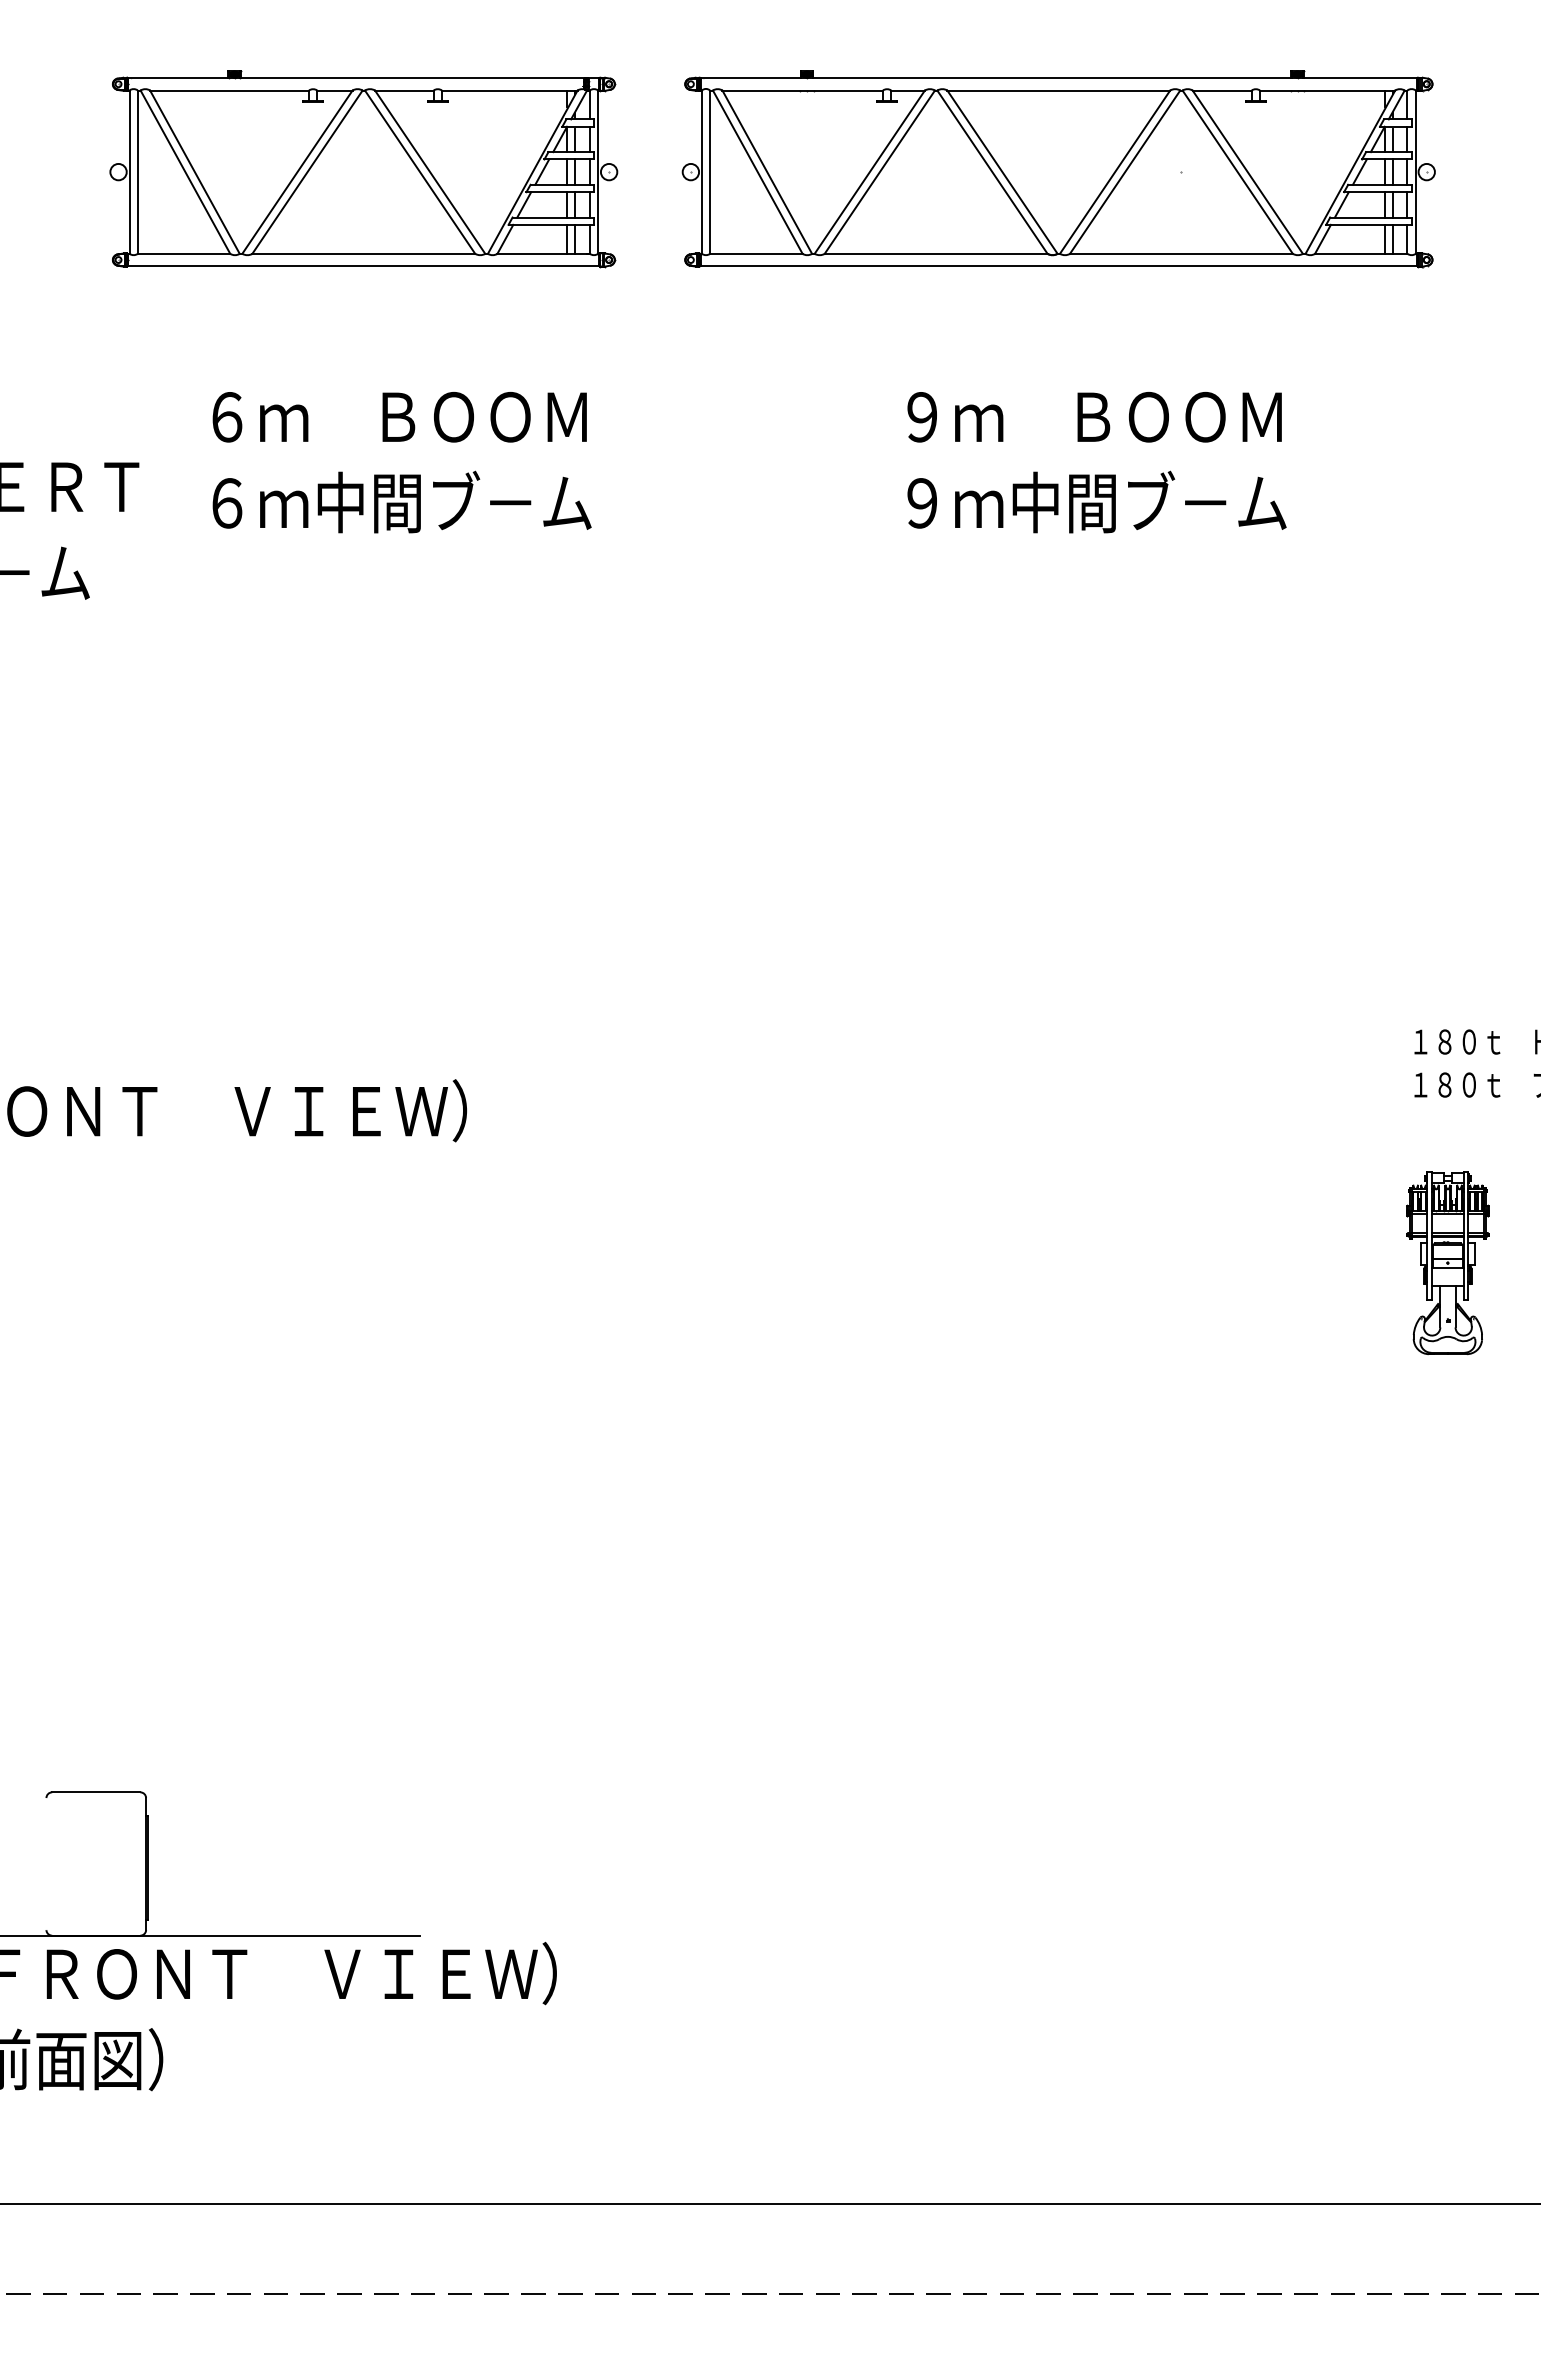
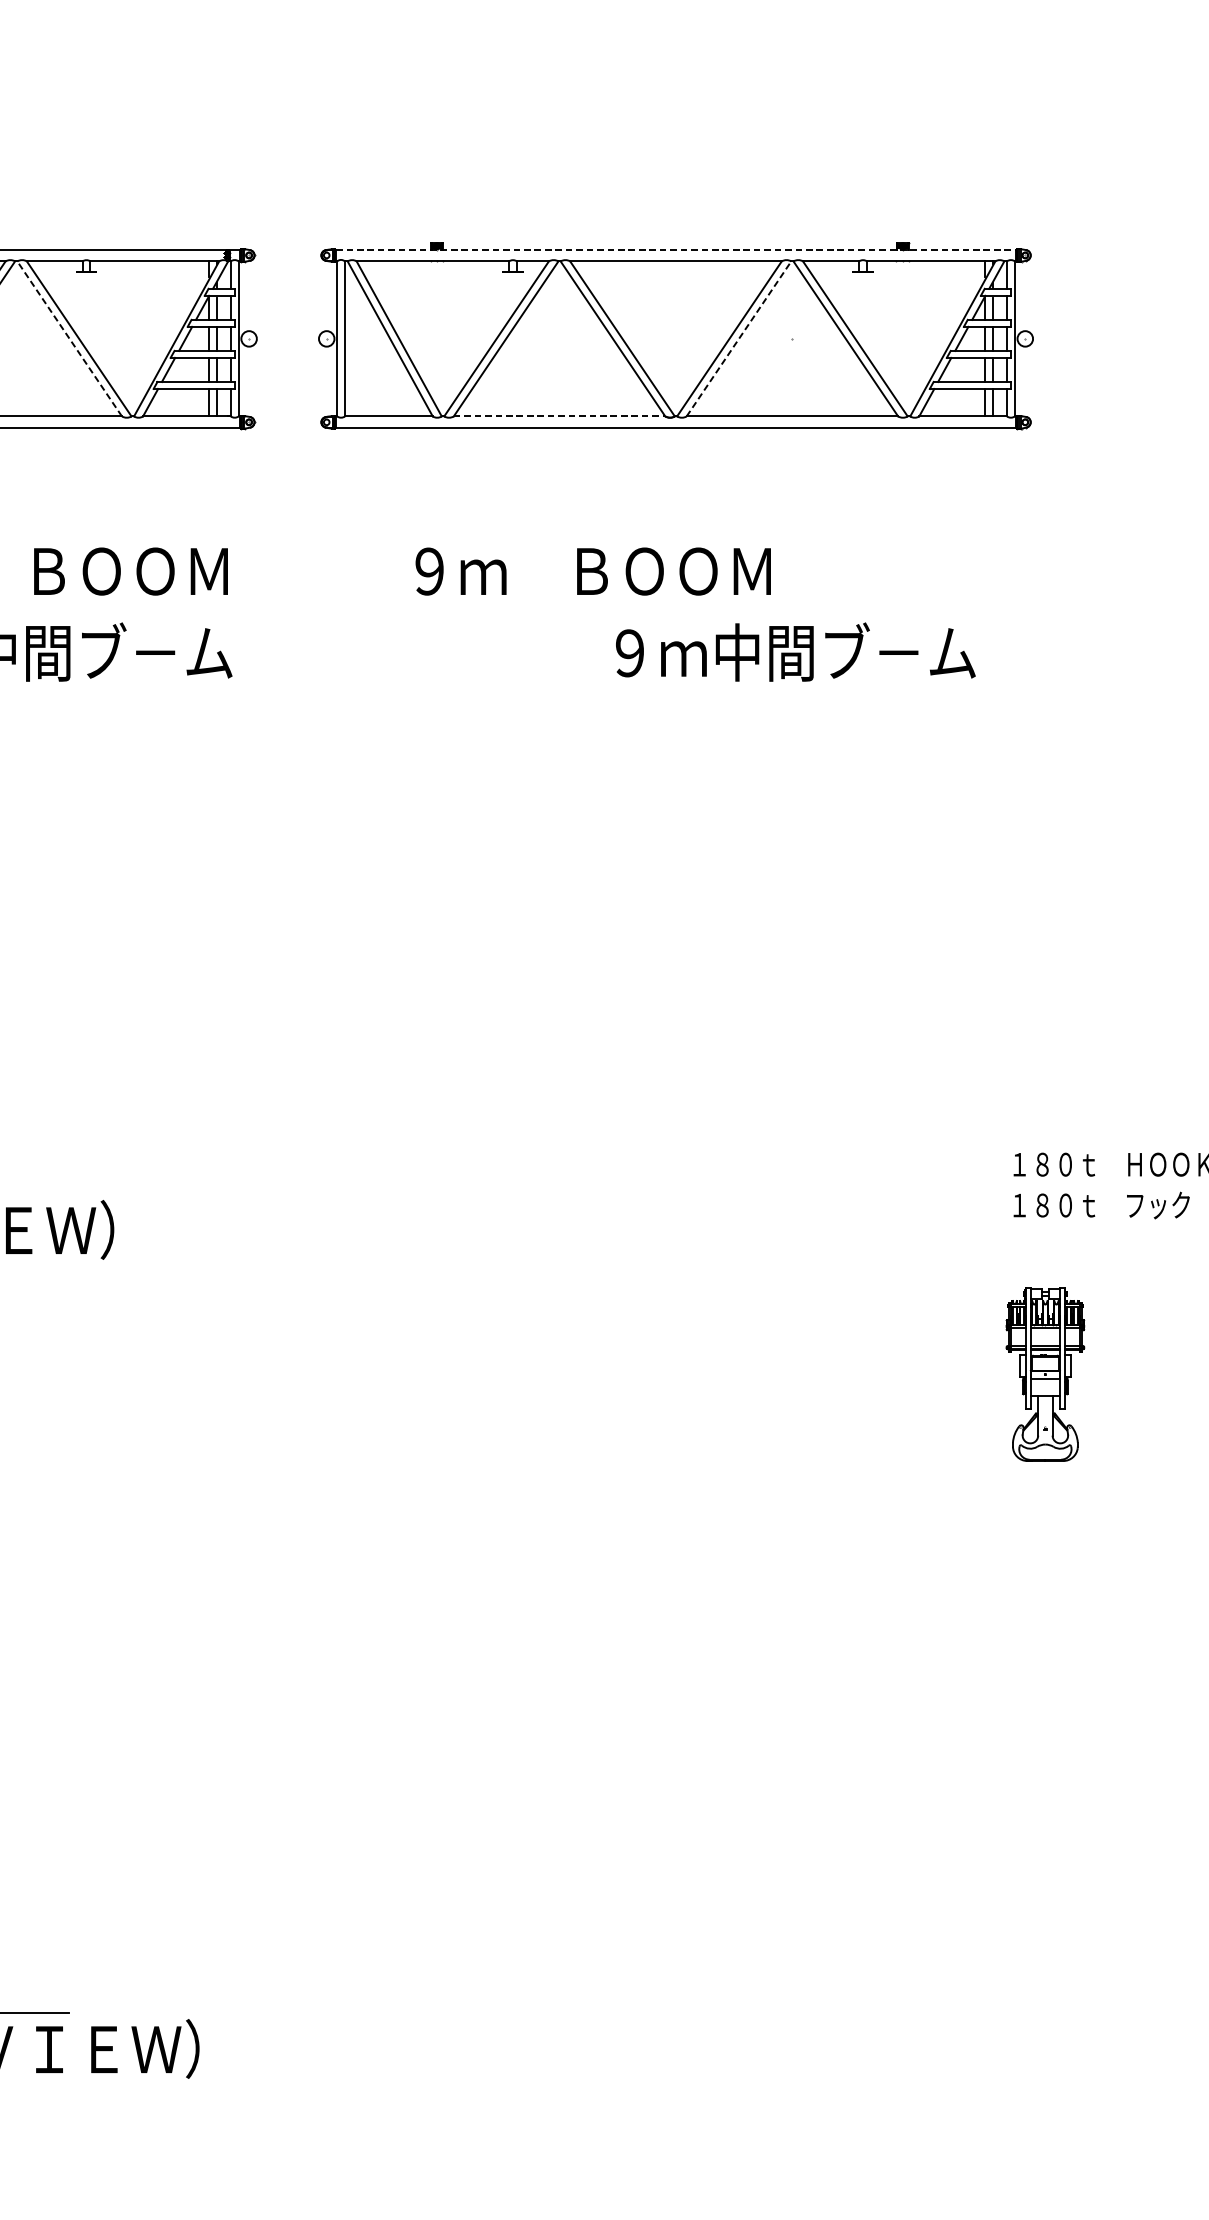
line: (1059, 78) -> (676, 250), solid -> dashed
line: (419, 171) -> (69, 338), solid -> dashed
line: (1125, 171) -> (739, 338), solid -> dashed
line: (936, 253) -> (559, 416), solid -> dashed
text: (1094, 417) -> (593, 571), moved
text: (1096, 501) -> (795, 651), moved

